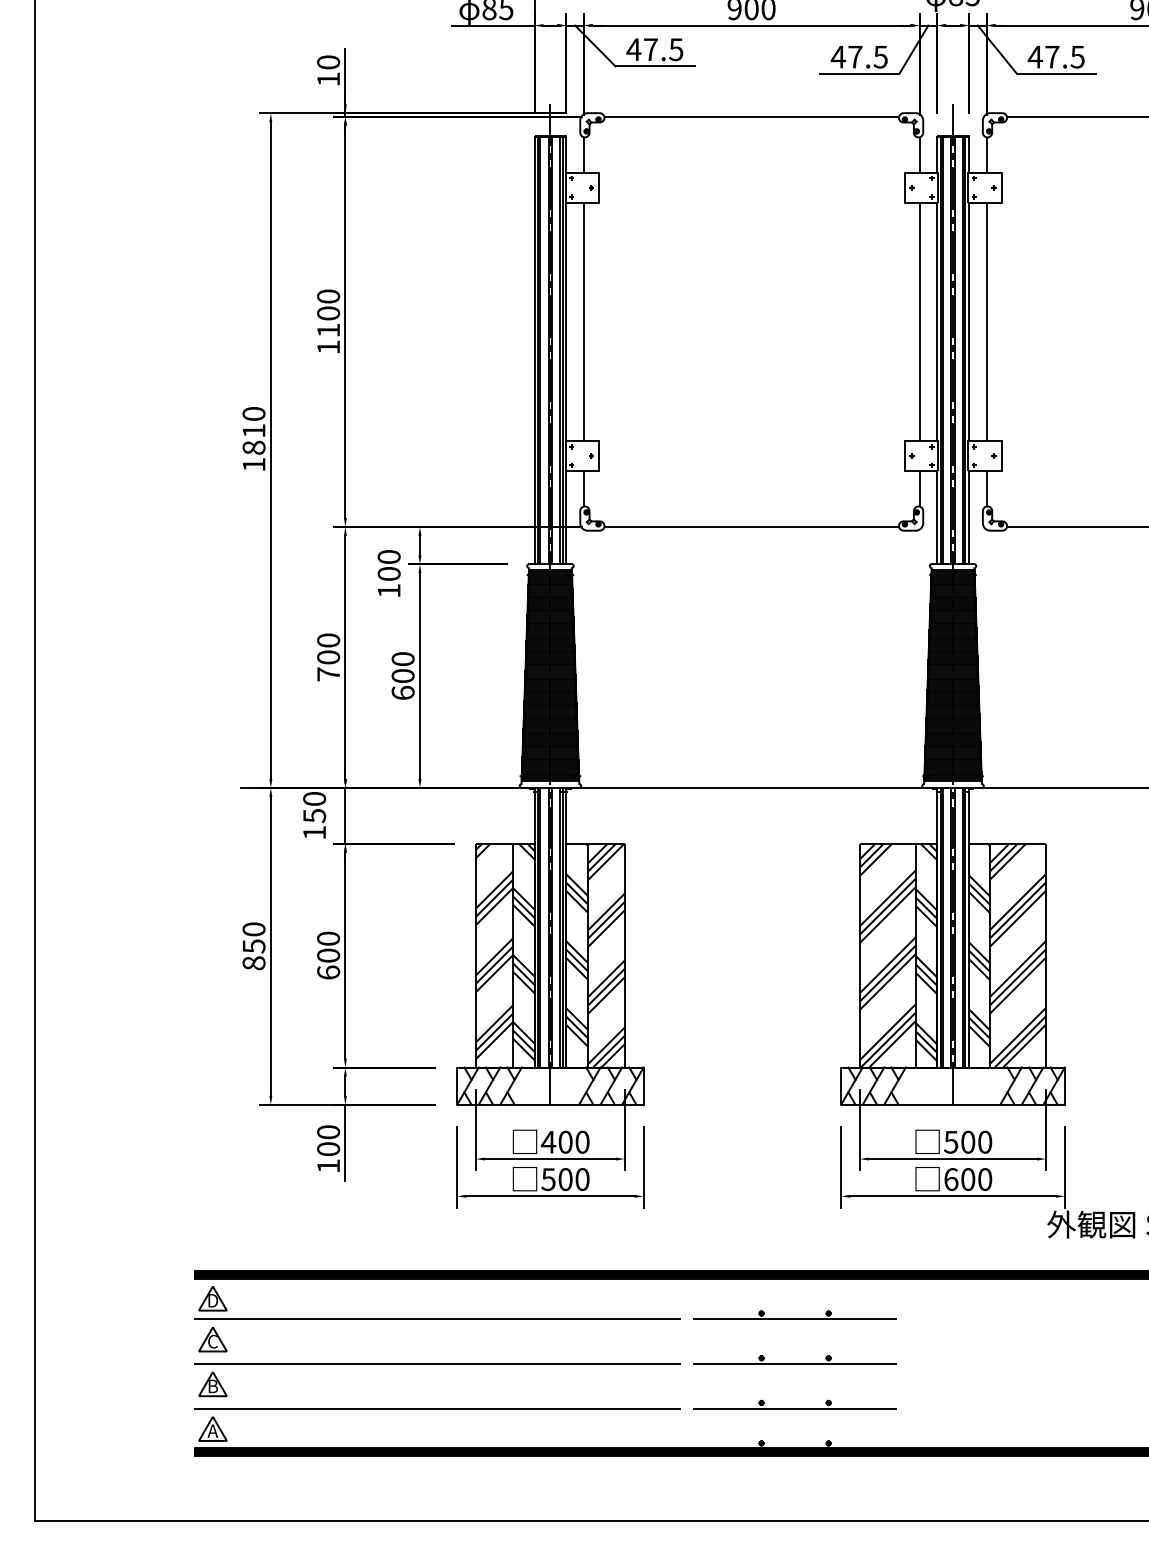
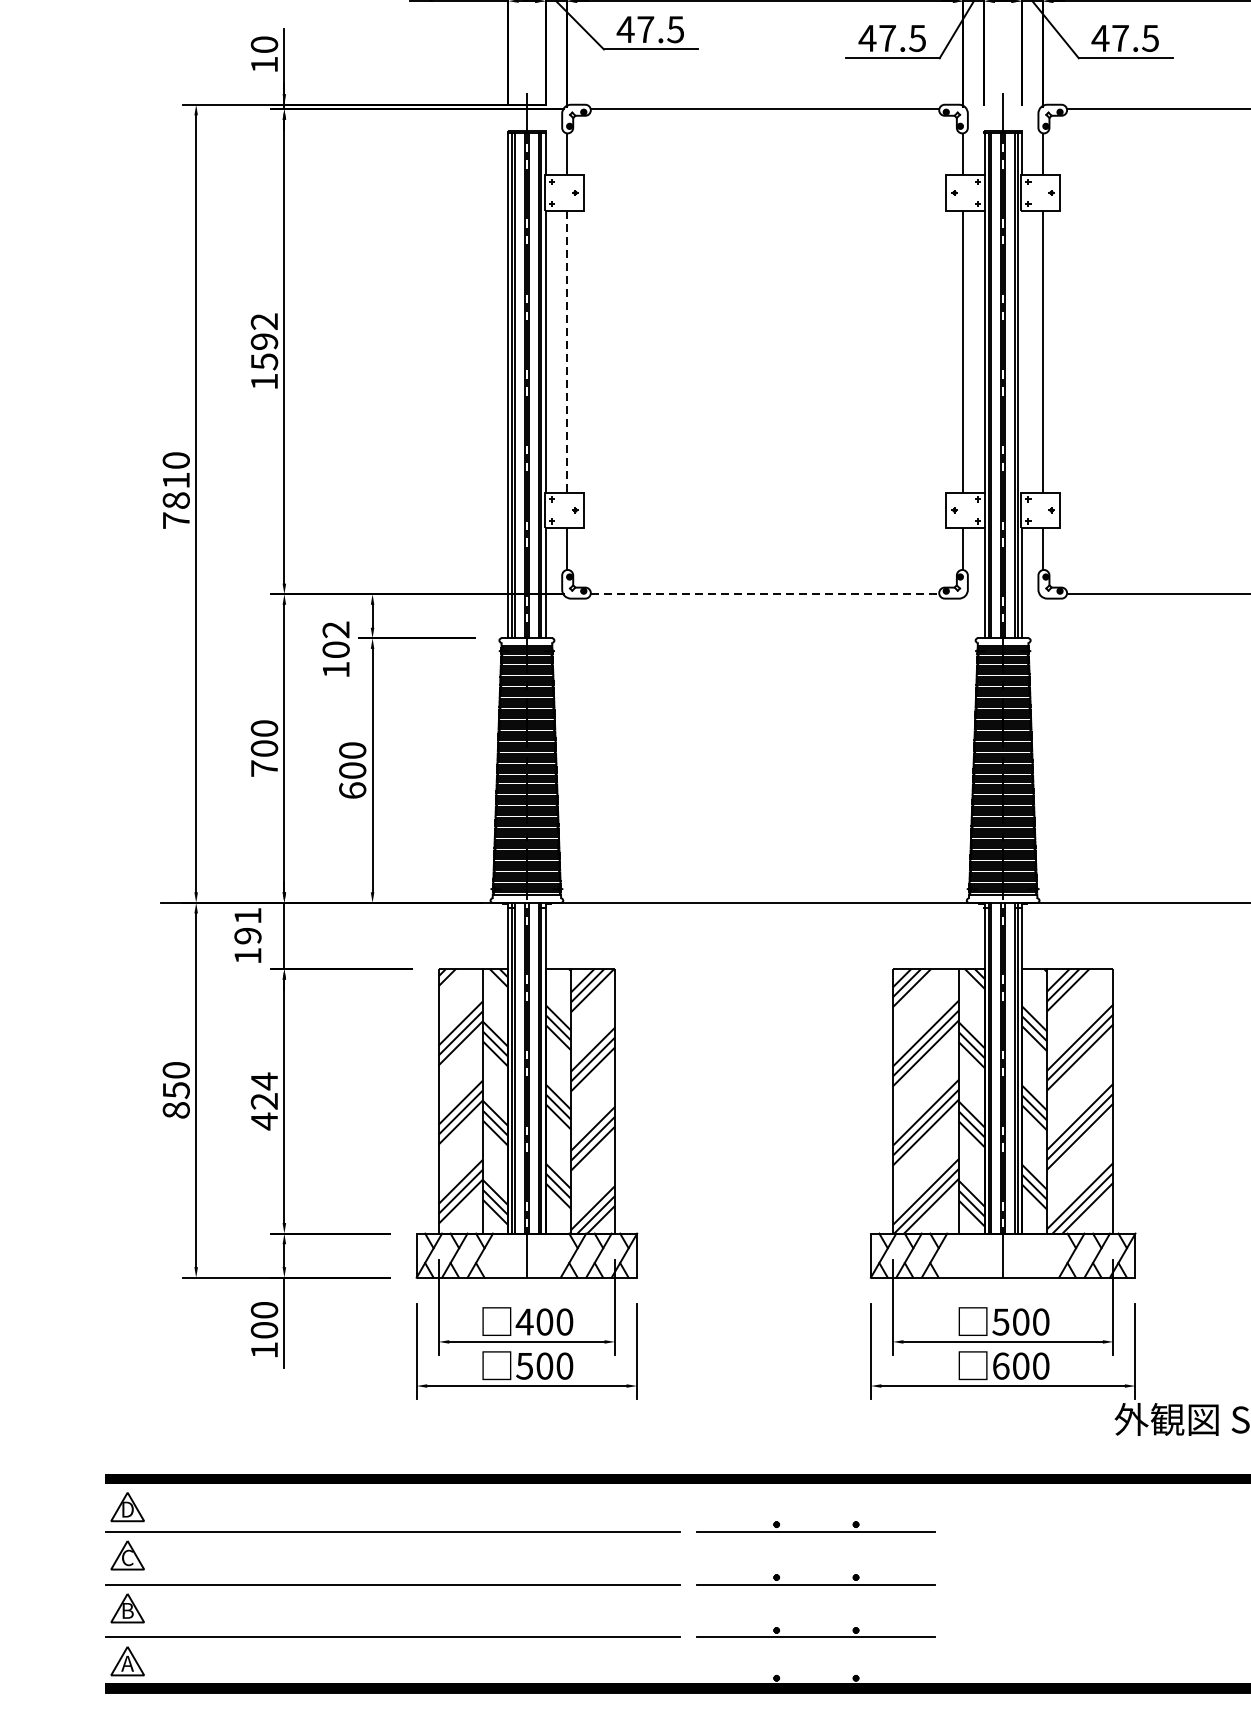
text: (328, 313) -> (264, 341), 1100 -> 1592
line: (968, 321) -> (1021, 351), removed
line: (583, 322) -> (566, 352), solid -> dashed
text: (253, 464) -> (175, 520), 1810 -> 7810
line: (752, 526) -> (765, 593), solid -> dashed
text: (388, 557) -> (335, 630), 100 -> 102
text: (314, 807) -> (247, 926), 150 -> 191
text: (328, 955) -> (264, 1101), 600 -> 424

